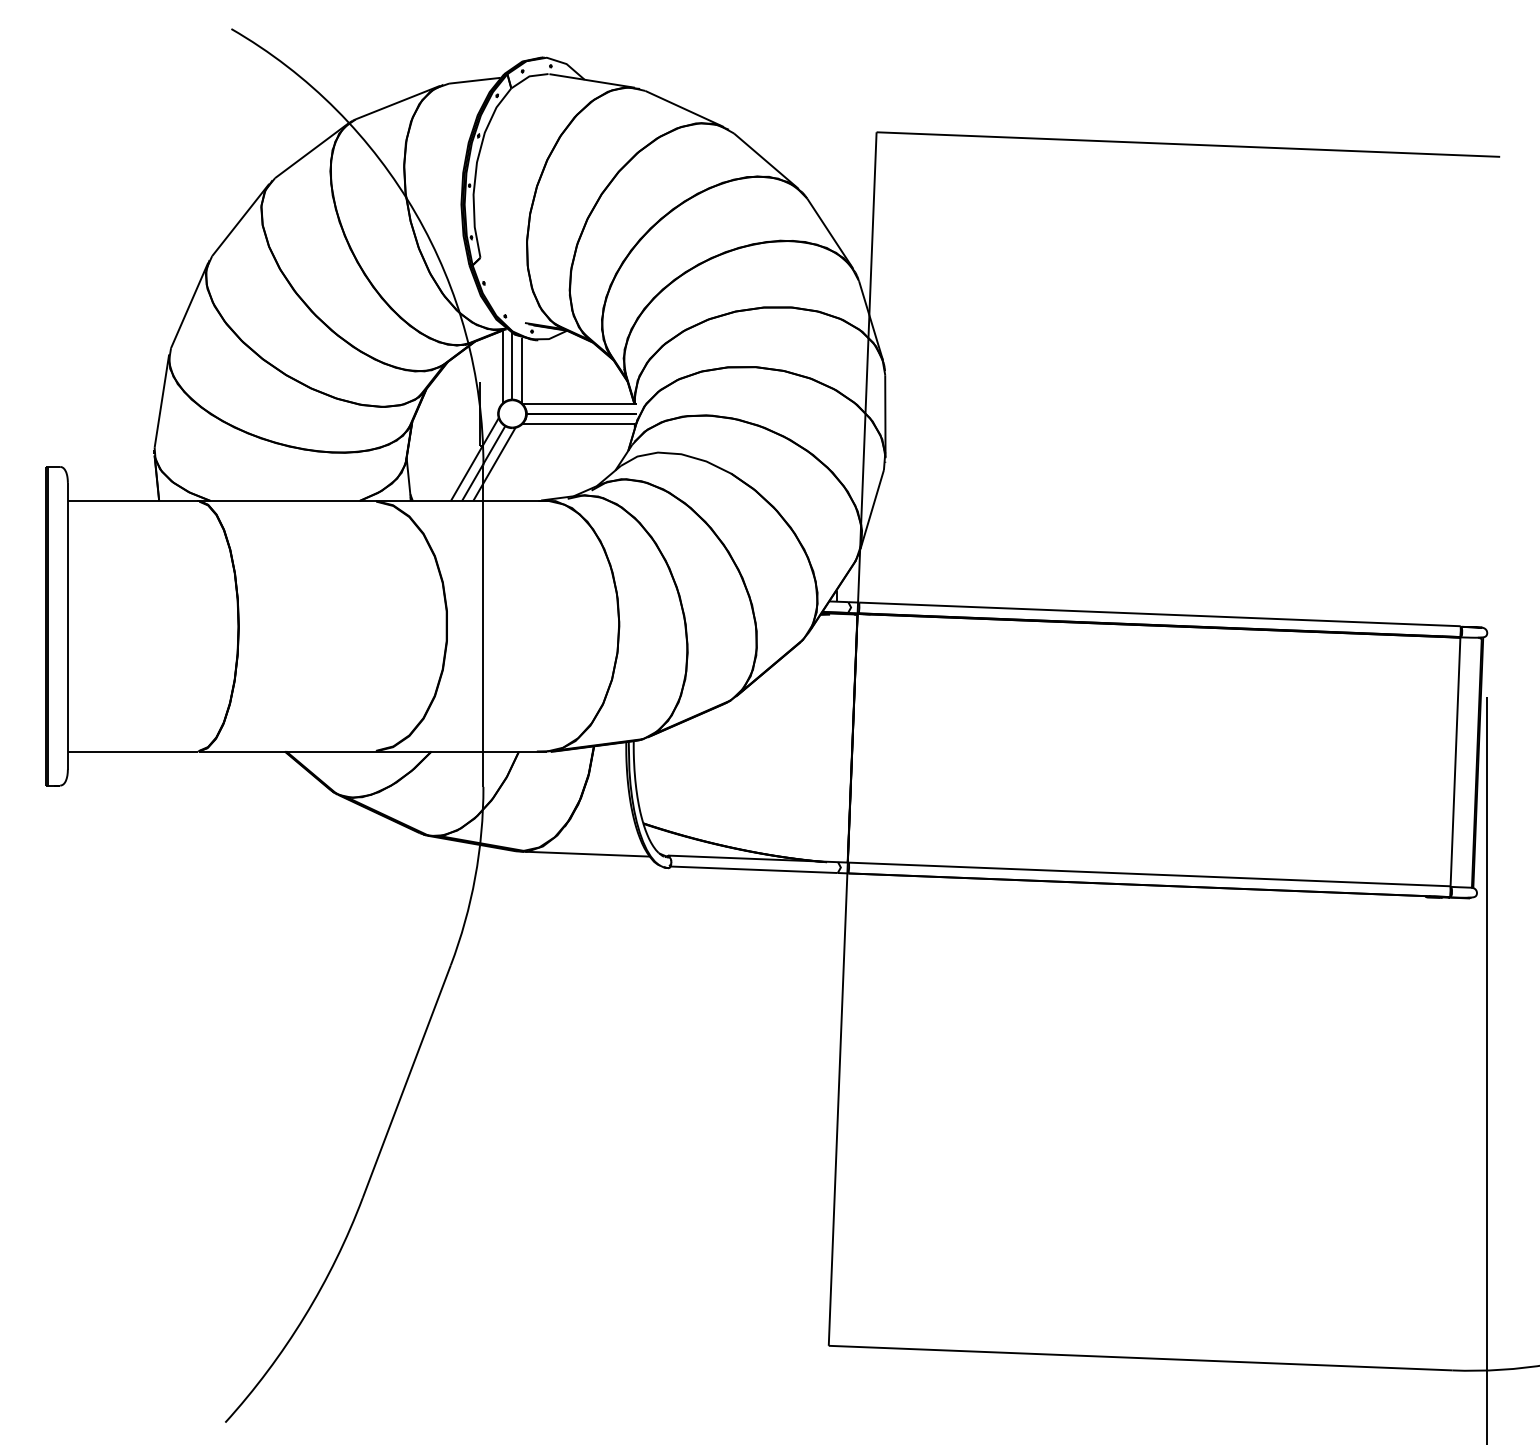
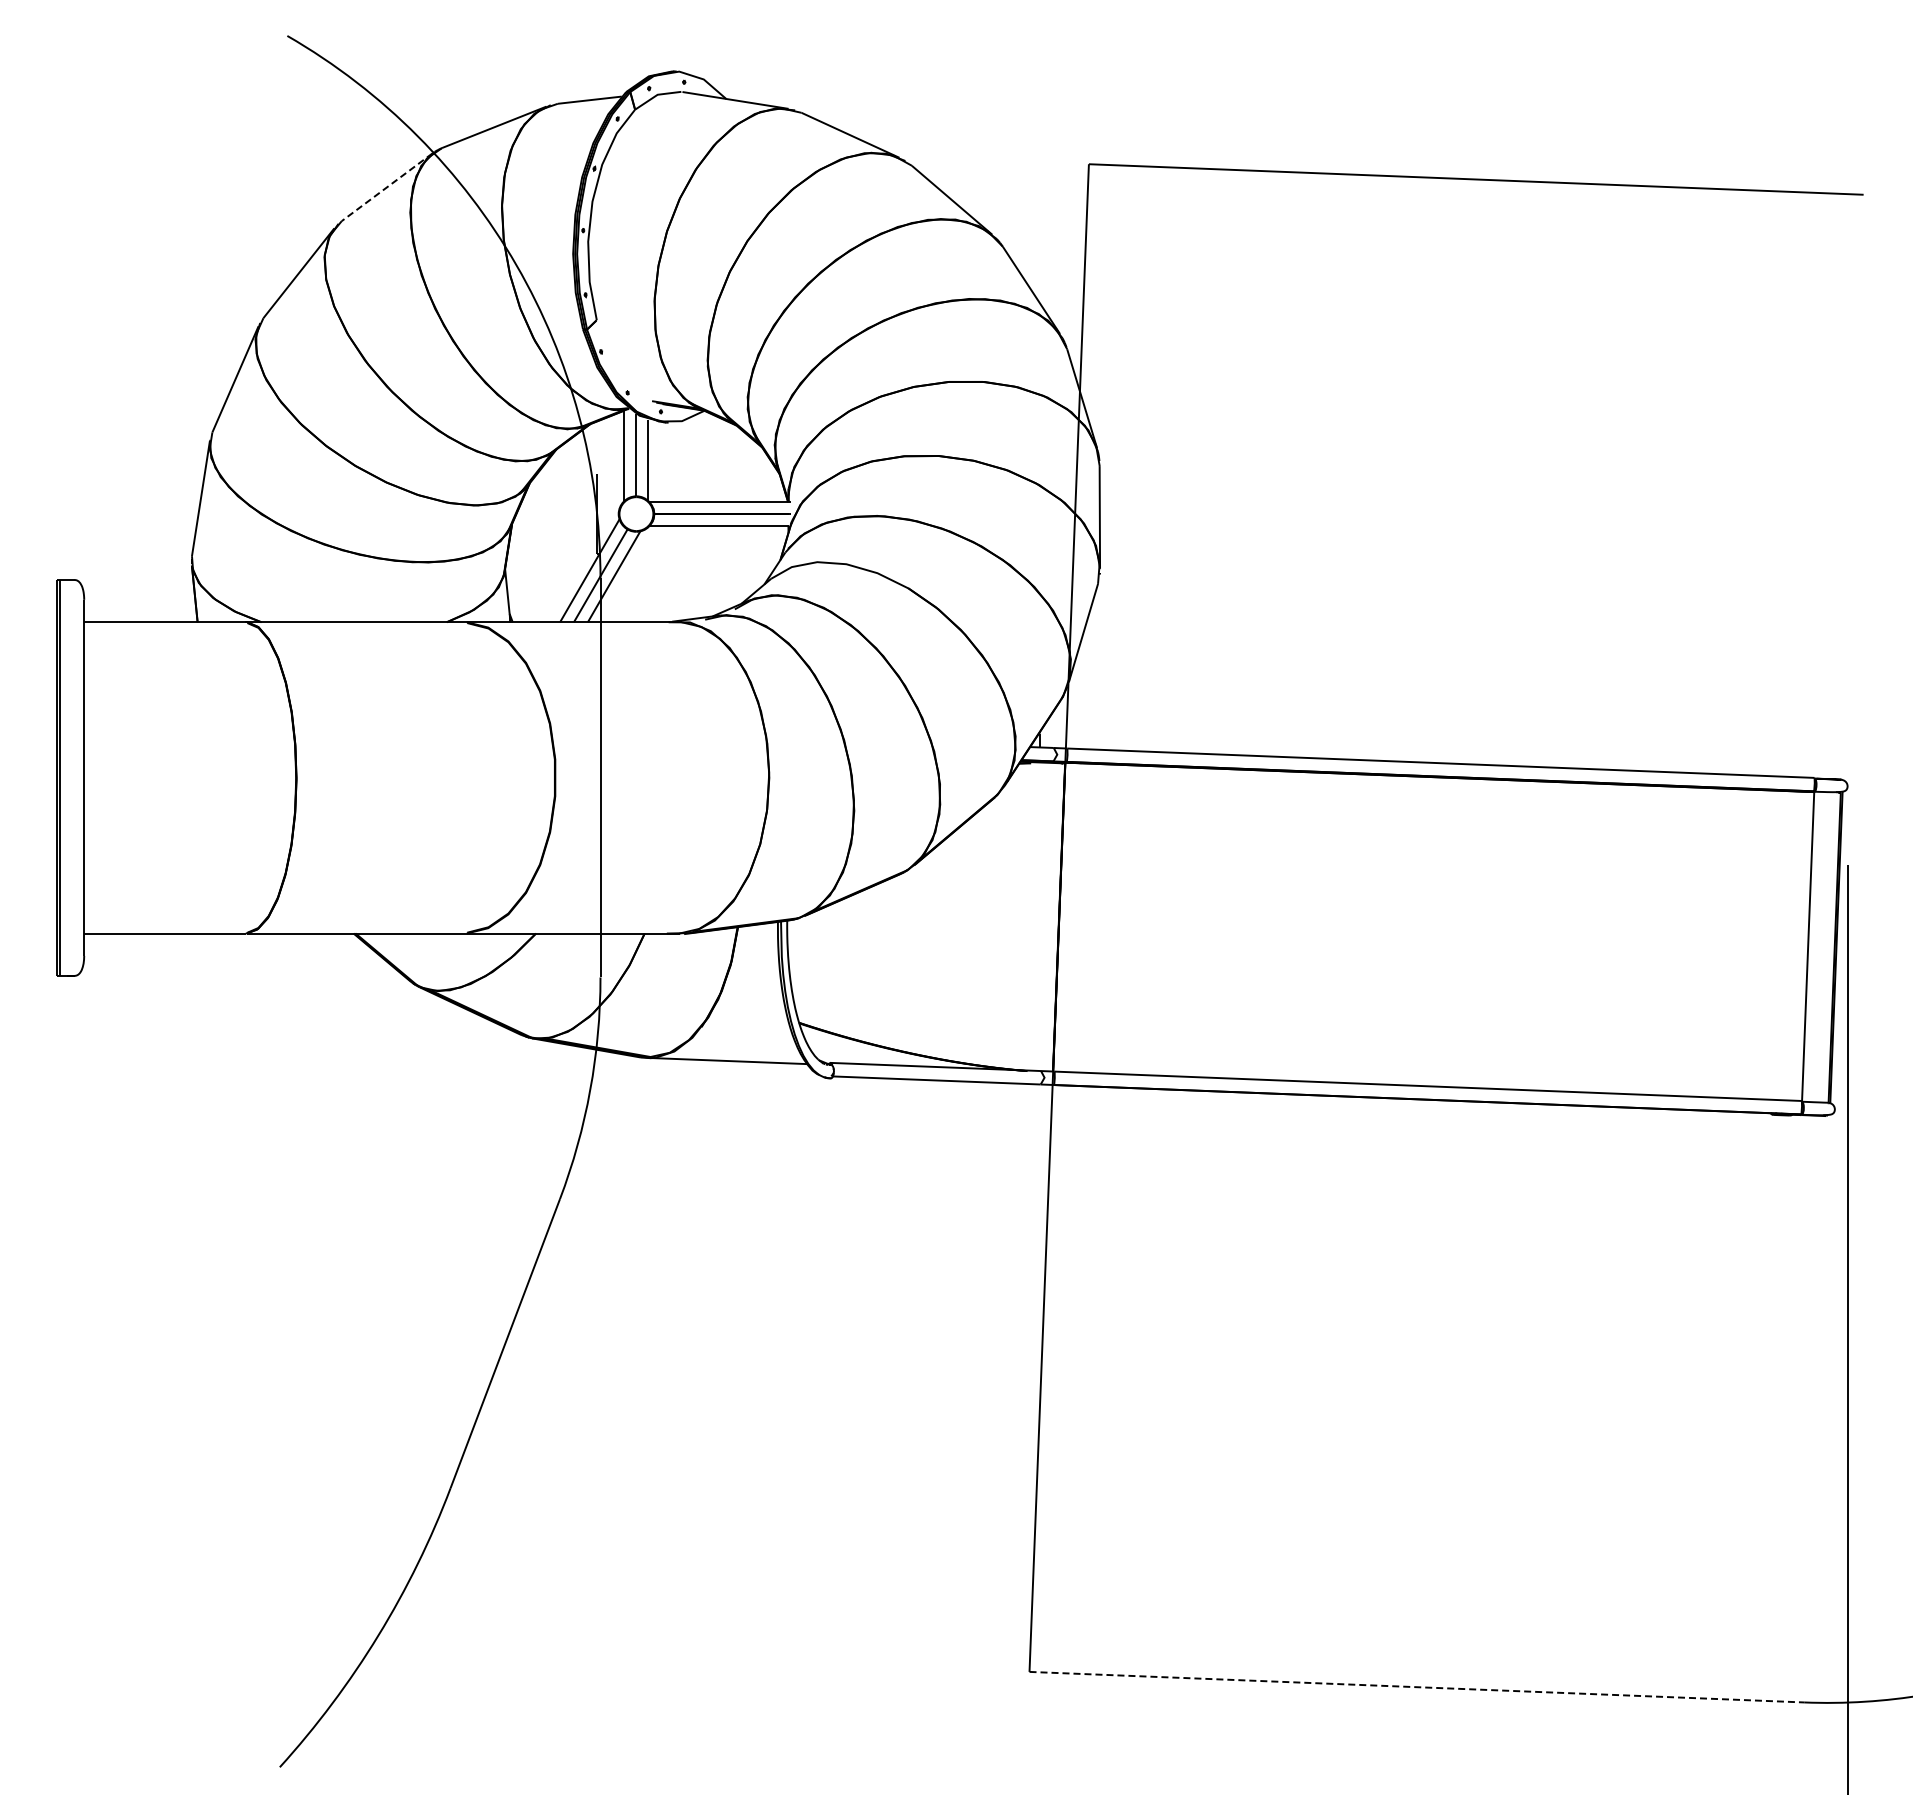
line: (312, 151) -> (387, 187), solid -> dashed
line: (1140, 1358) -> (1416, 1687), solid -> dashed

